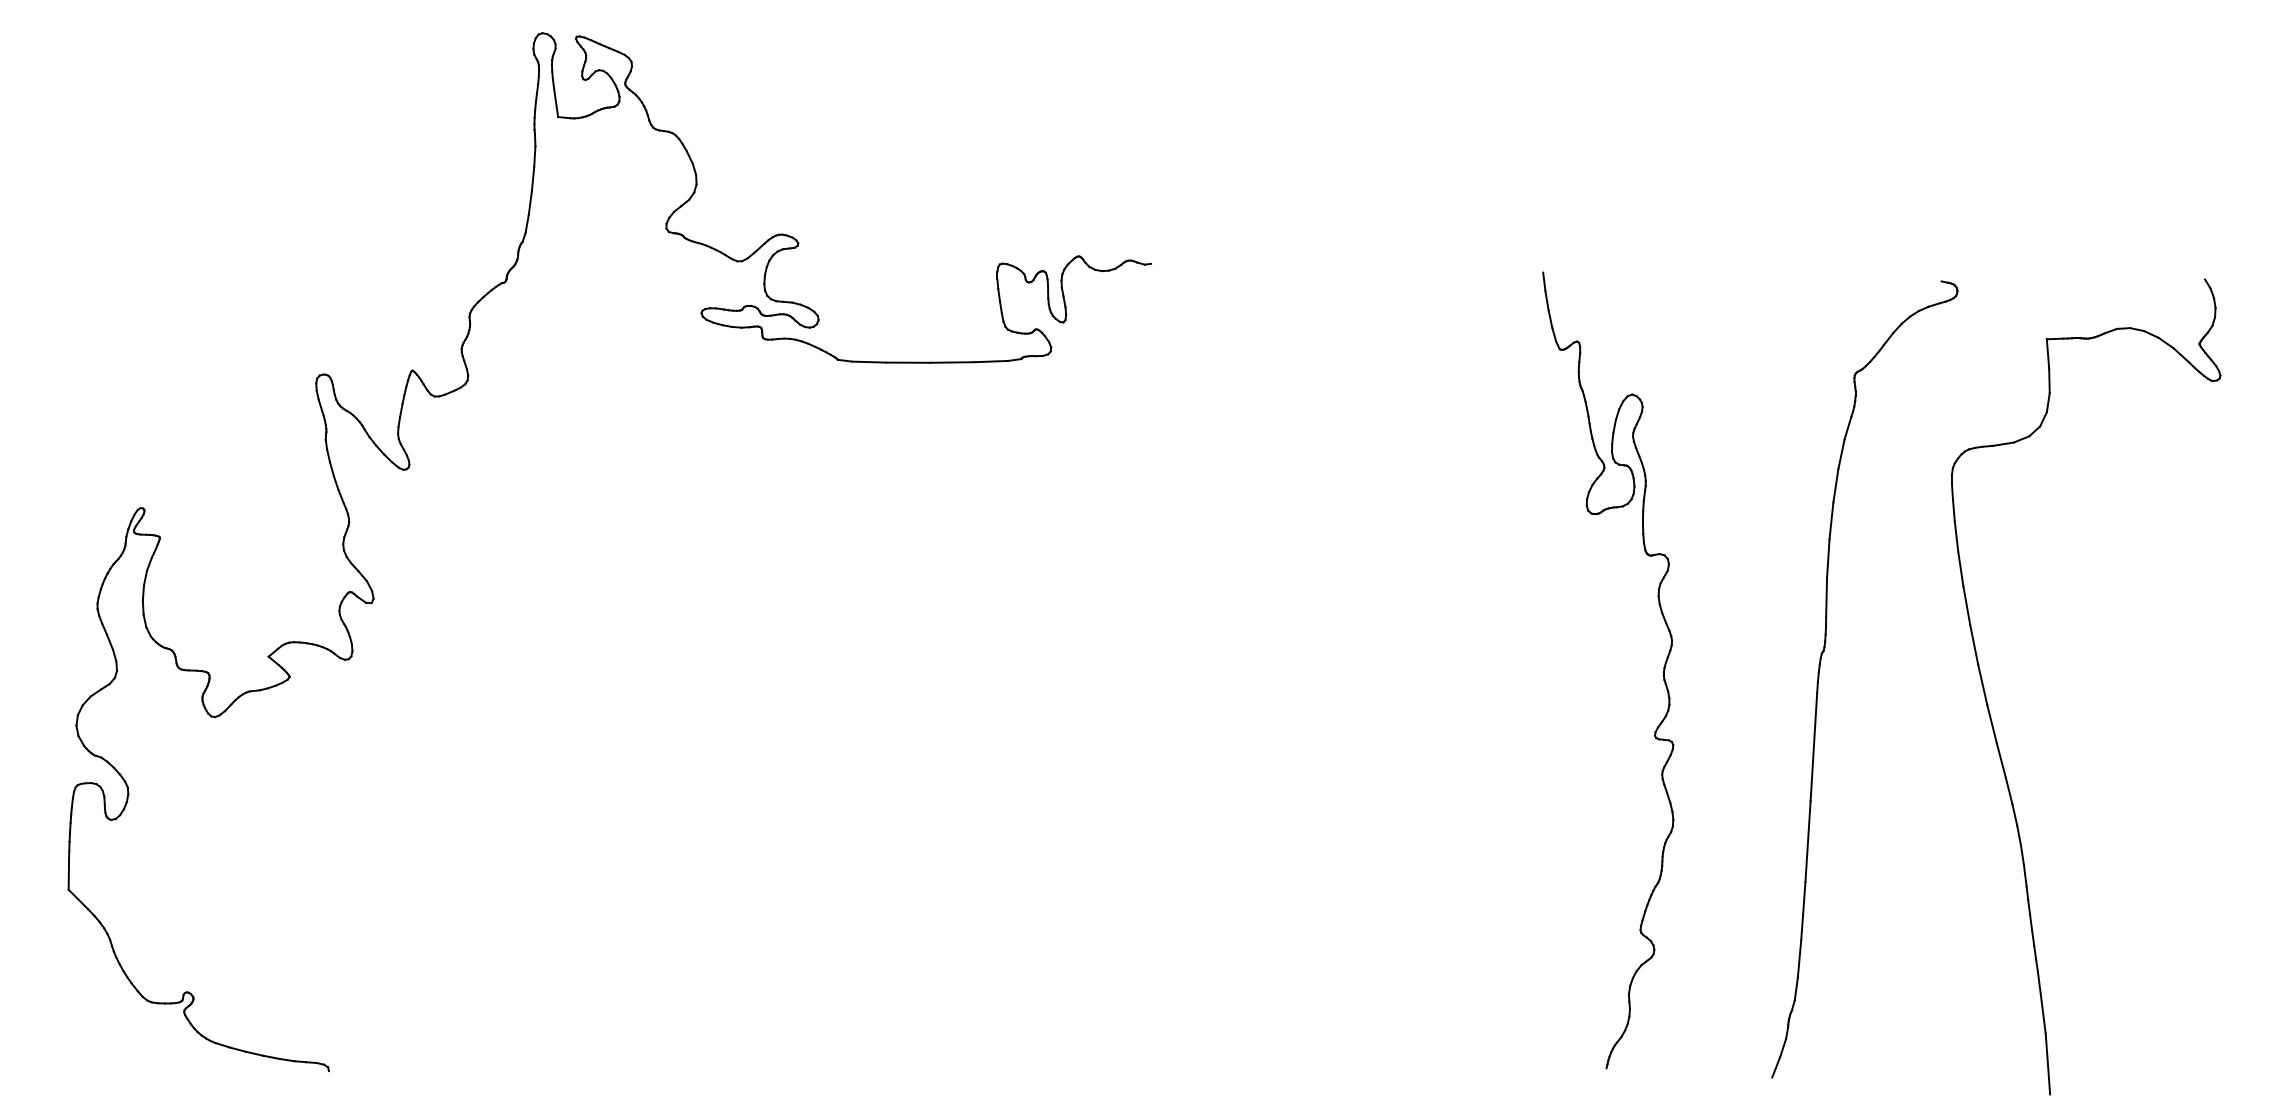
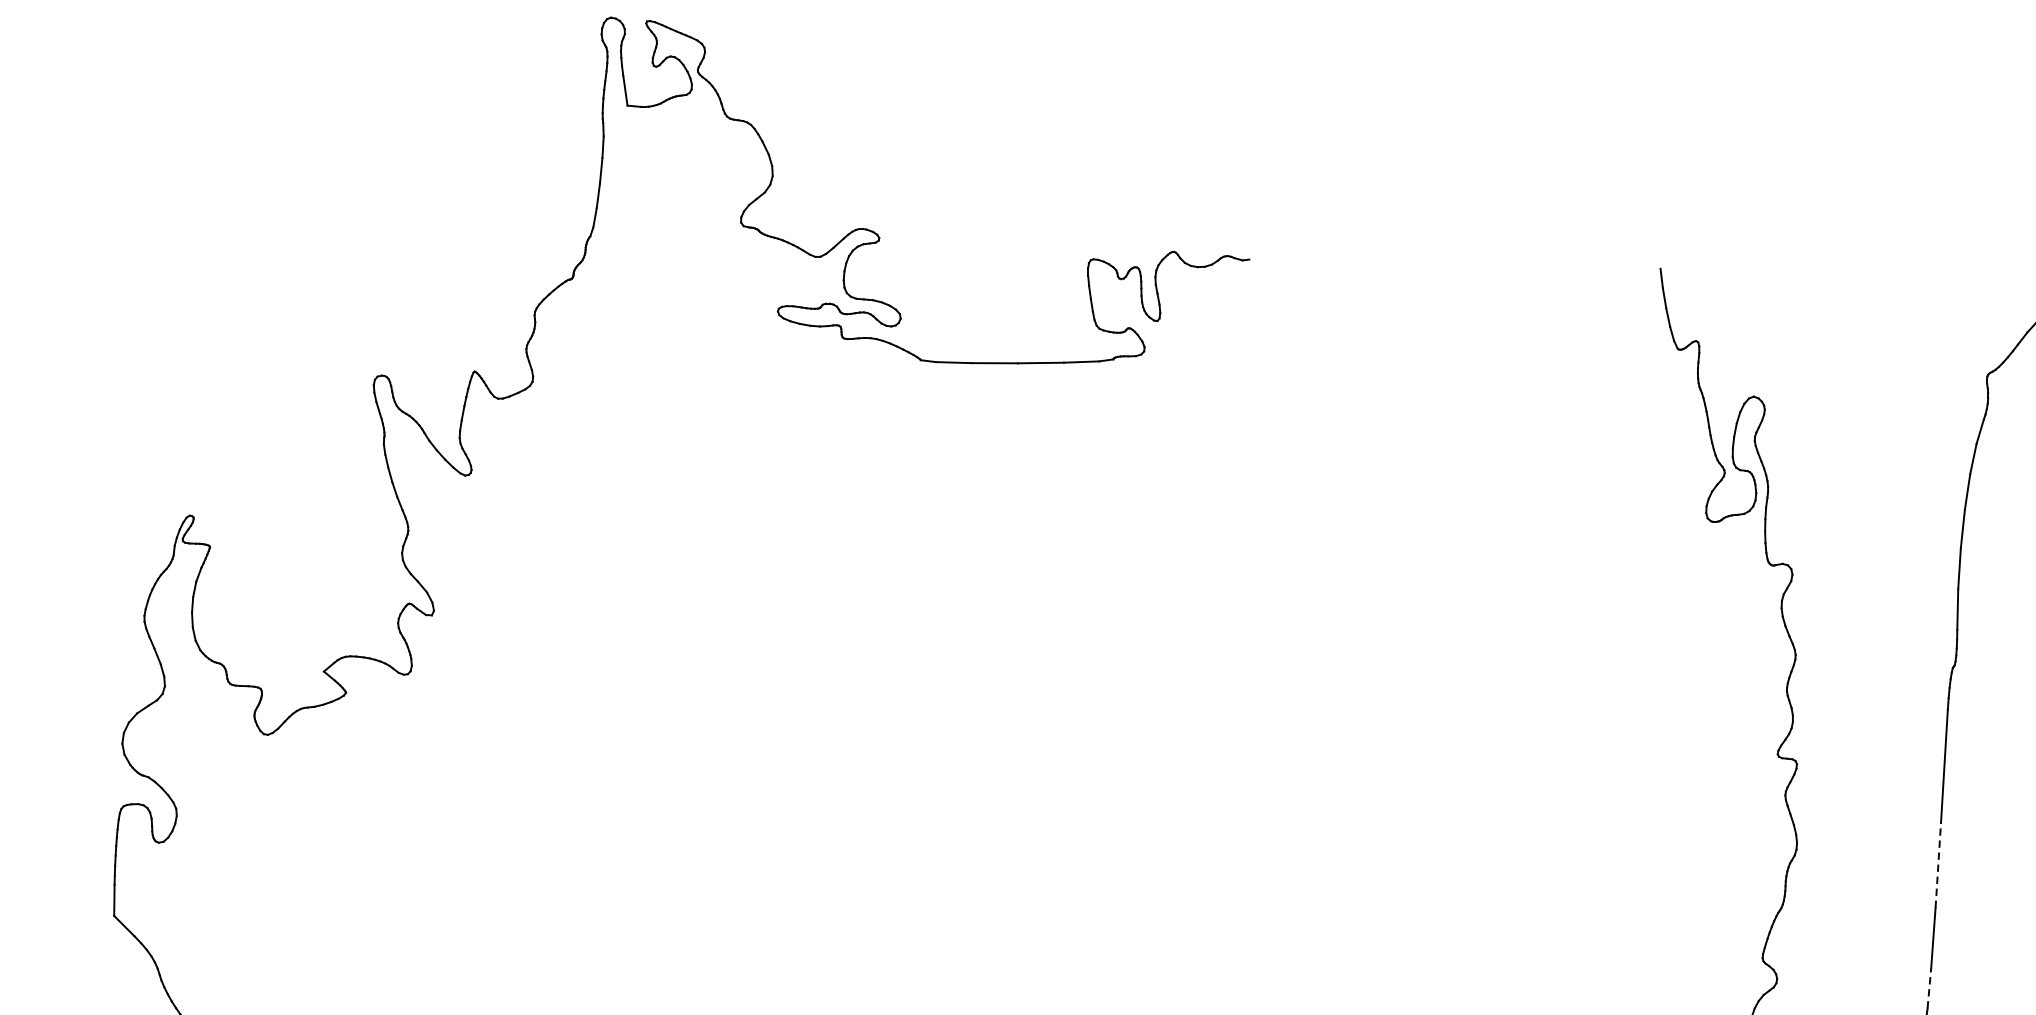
line: (1808, 841) -> (1938, 865), solid -> dashed
line: (1799, 958) -> (1929, 988), solid -> dashed

